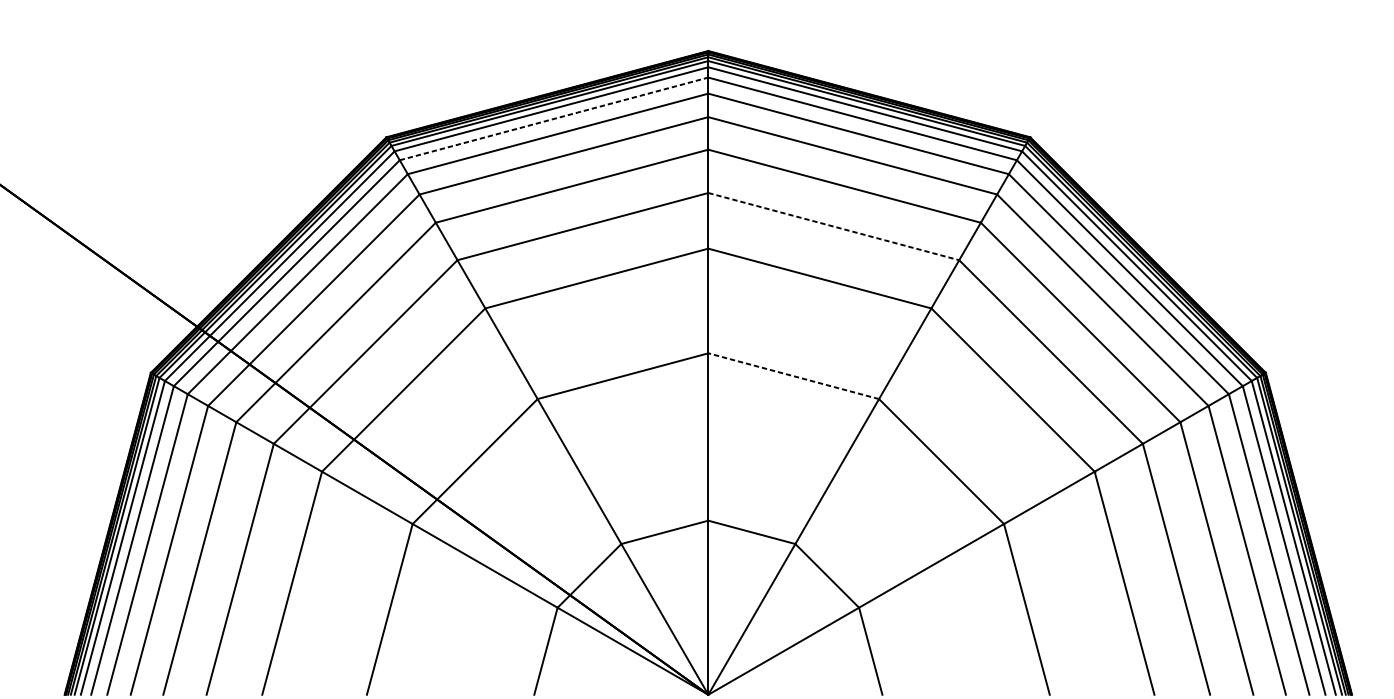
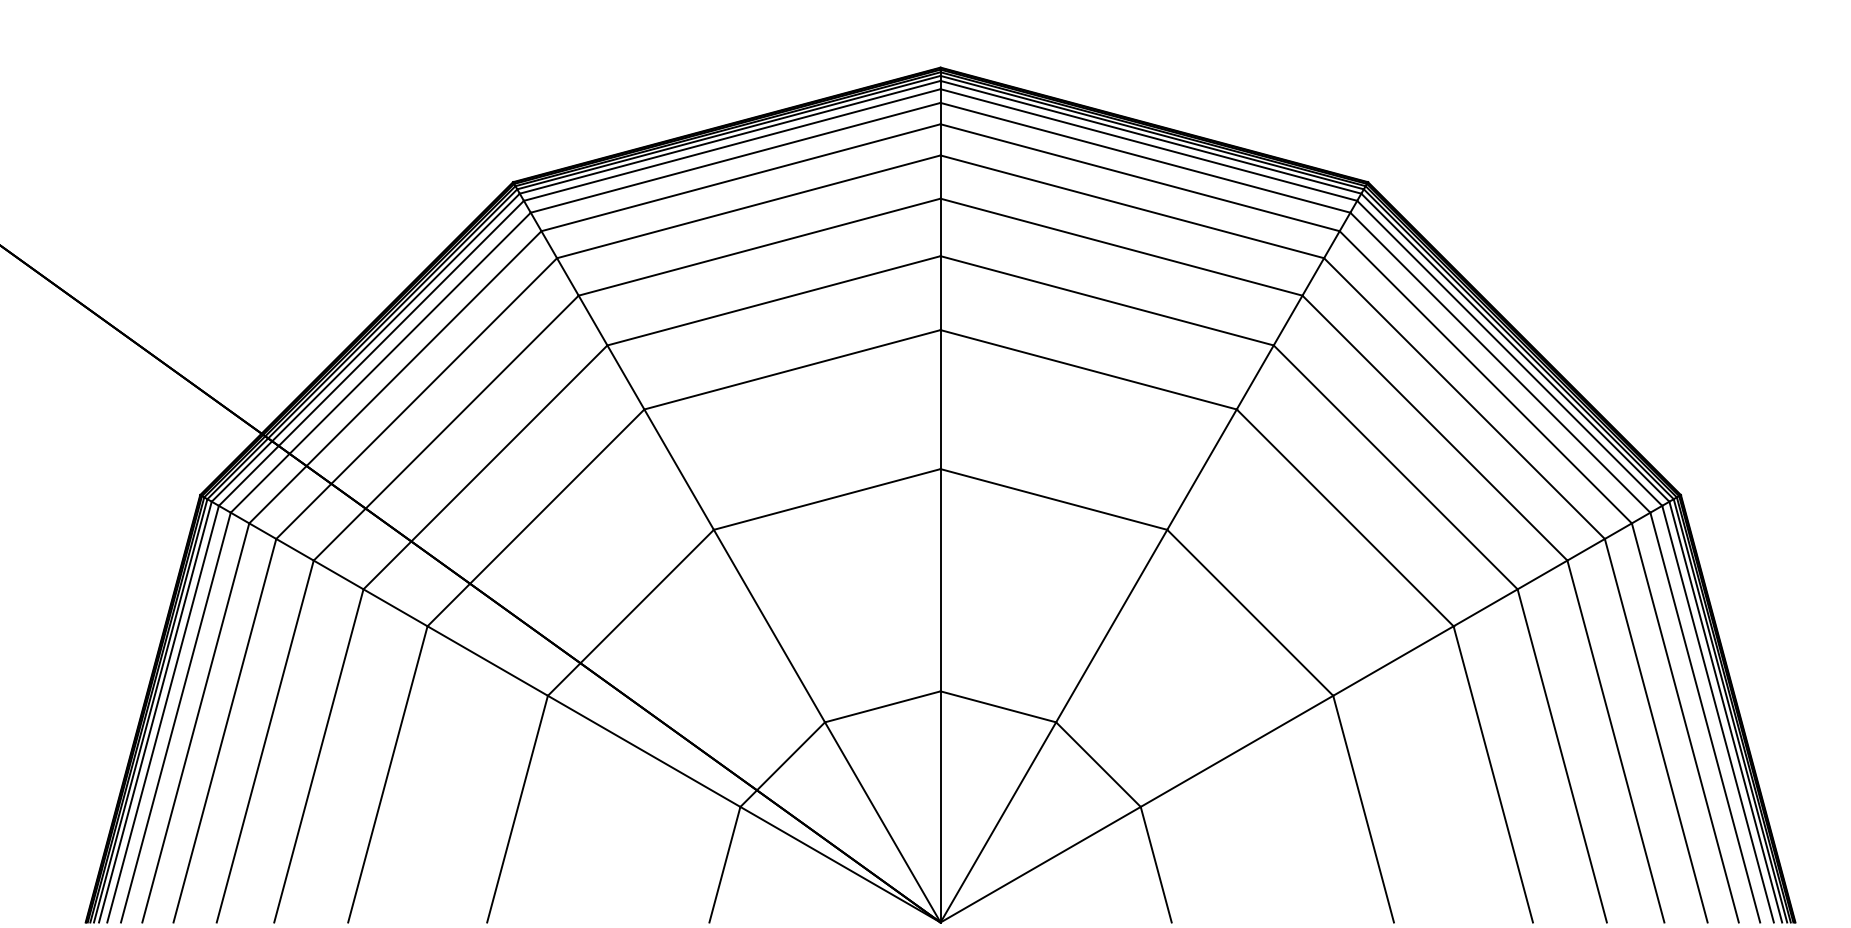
line: (554, 118) -> (736, 157), dashed -> solid
line: (834, 226) -> (1107, 300), dashed -> solid
line: (793, 376) -> (1053, 499), dashed -> solid

